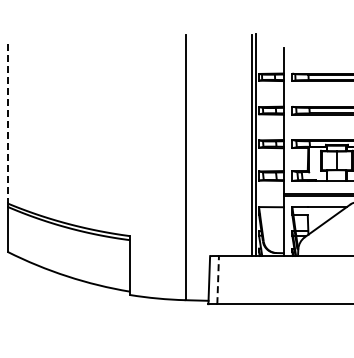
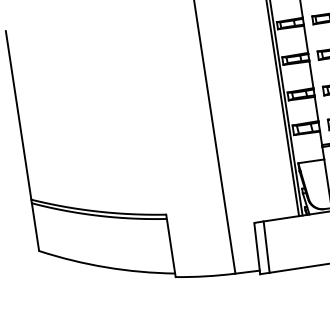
line: (7, 123) -> (18, 114), dashed -> solid
line: (218, 279) -> (266, 246), dashed -> solid

